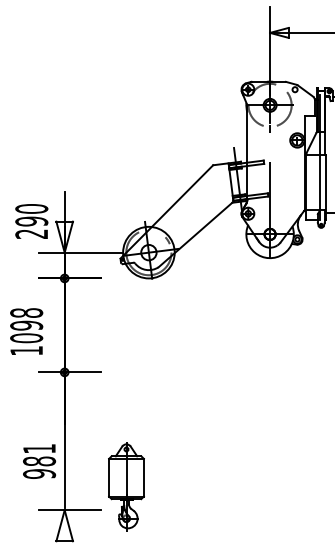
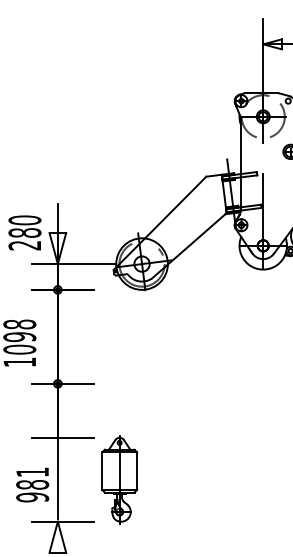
text: (31, 221) -> (24, 232), 290 -> 280
line: (69, 426) -> (62, 437), added
text: (39, 461) -> (32, 484), moved
part: (126, 486) -> (119, 479), moved

